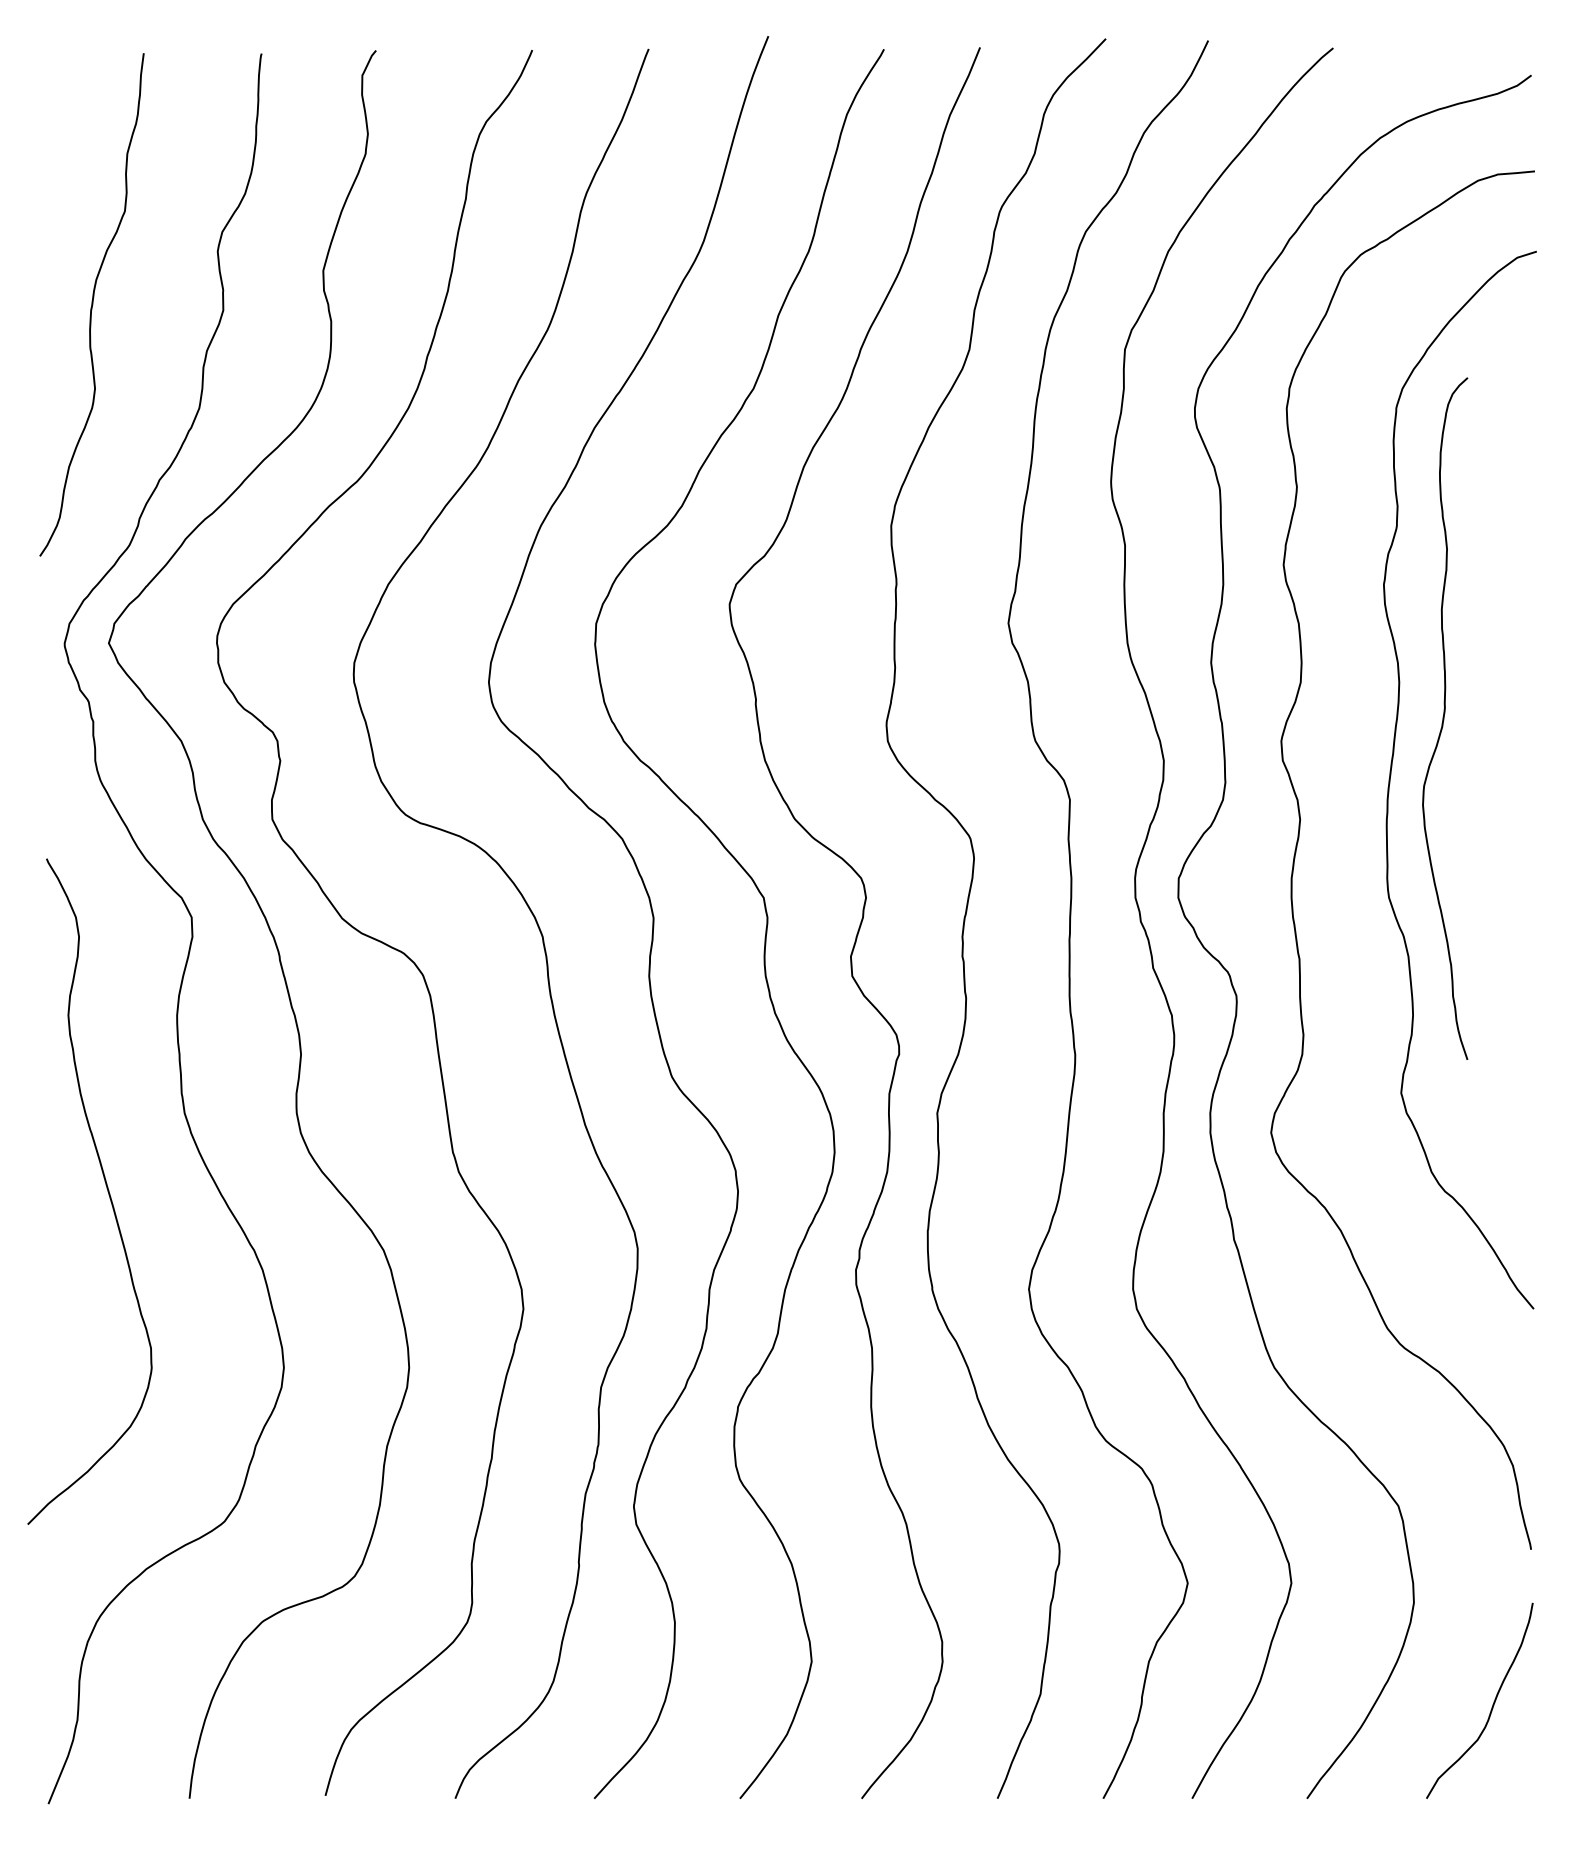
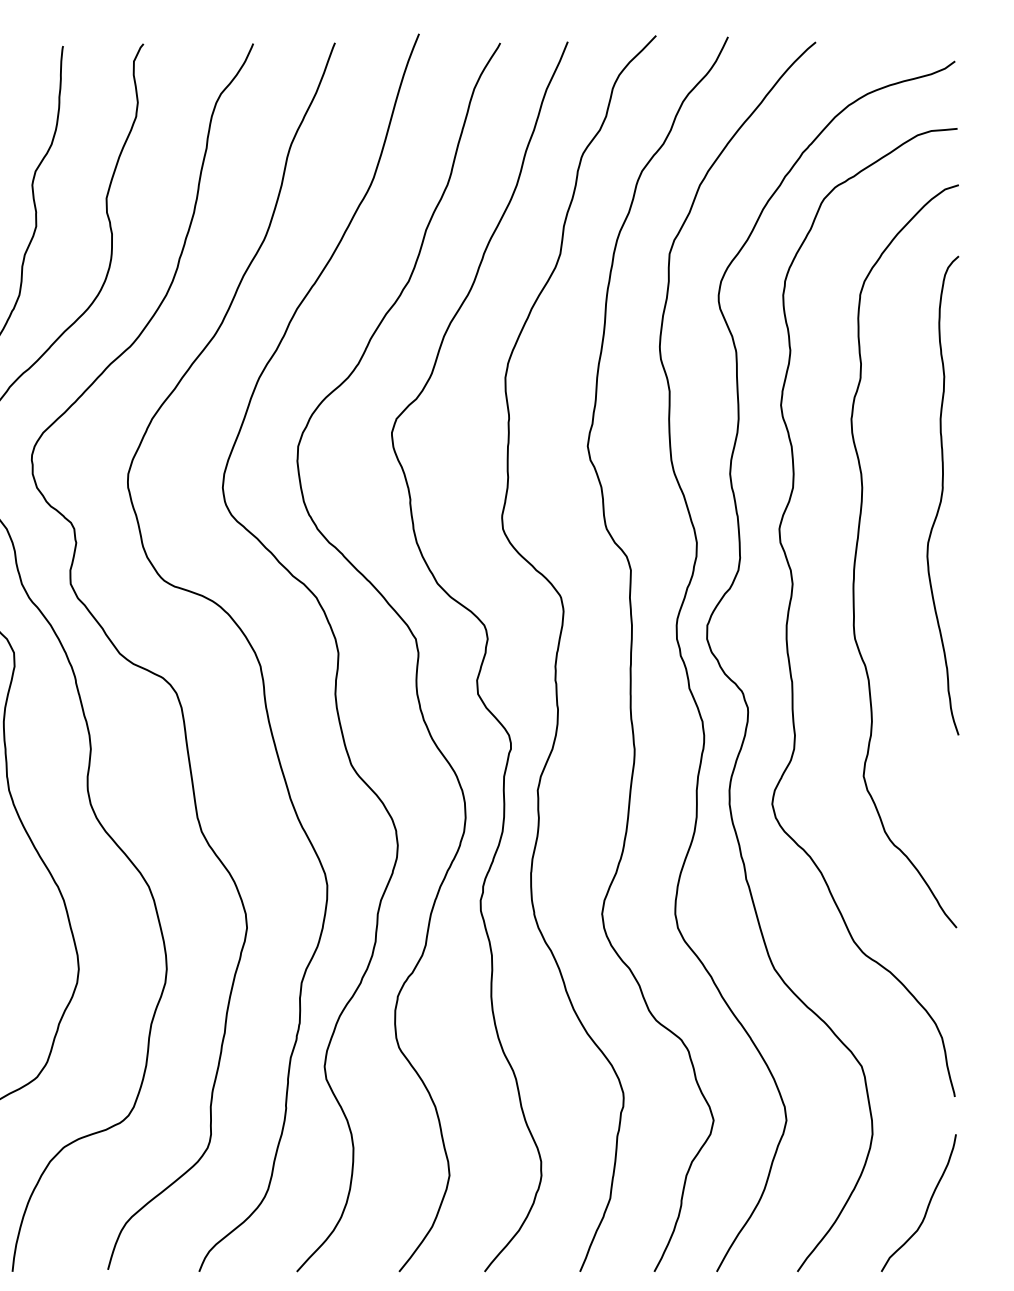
curve: (1444, 718) -> (942, 495), moved

